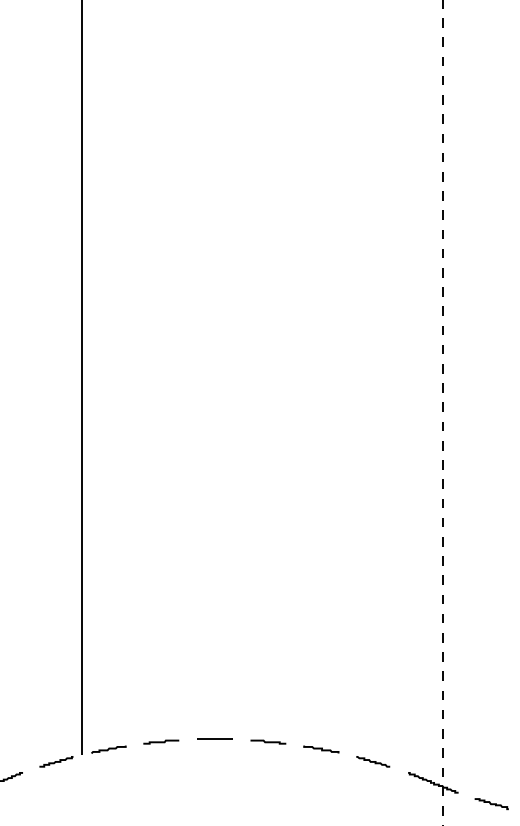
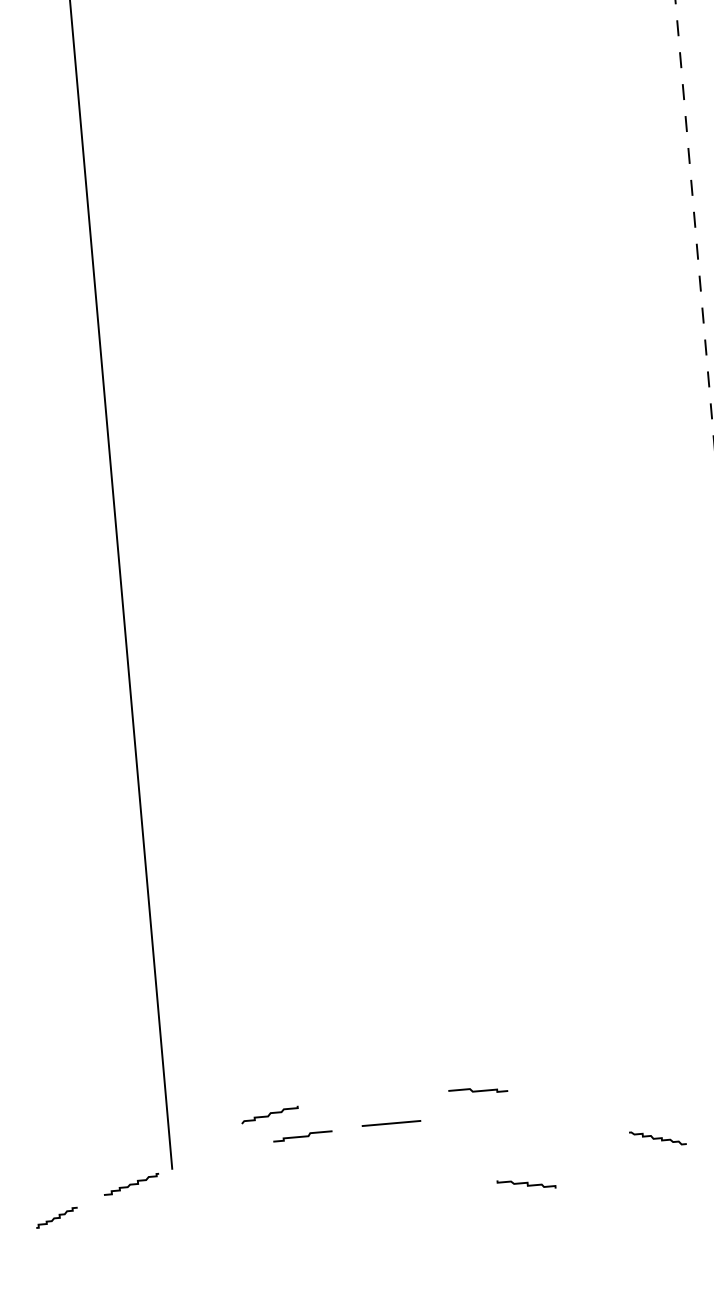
line: (268, 741) -> (478, 1089), moved
curve: (108, 749) -> (269, 1114), moved
curve: (321, 749) -> (526, 1184), moved

